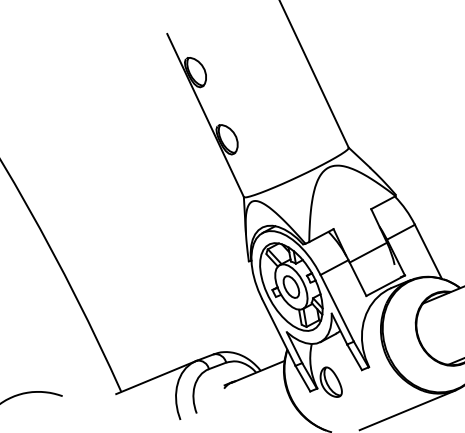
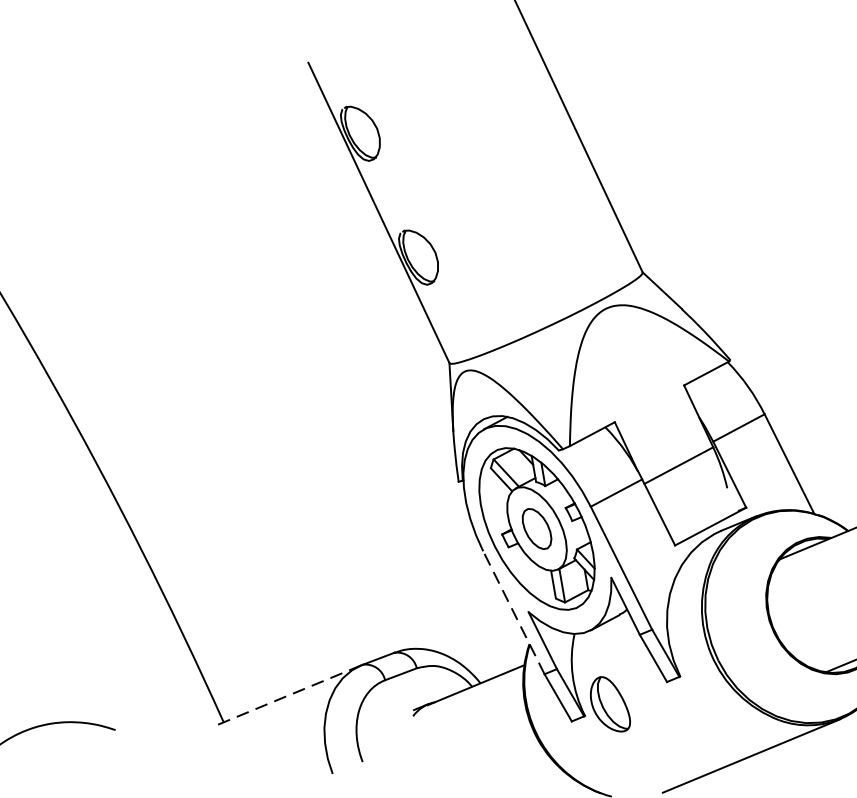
line: (278, 332) -> (513, 612), solid -> dashed
line: (155, 377) -> (286, 695), solid -> dashed

